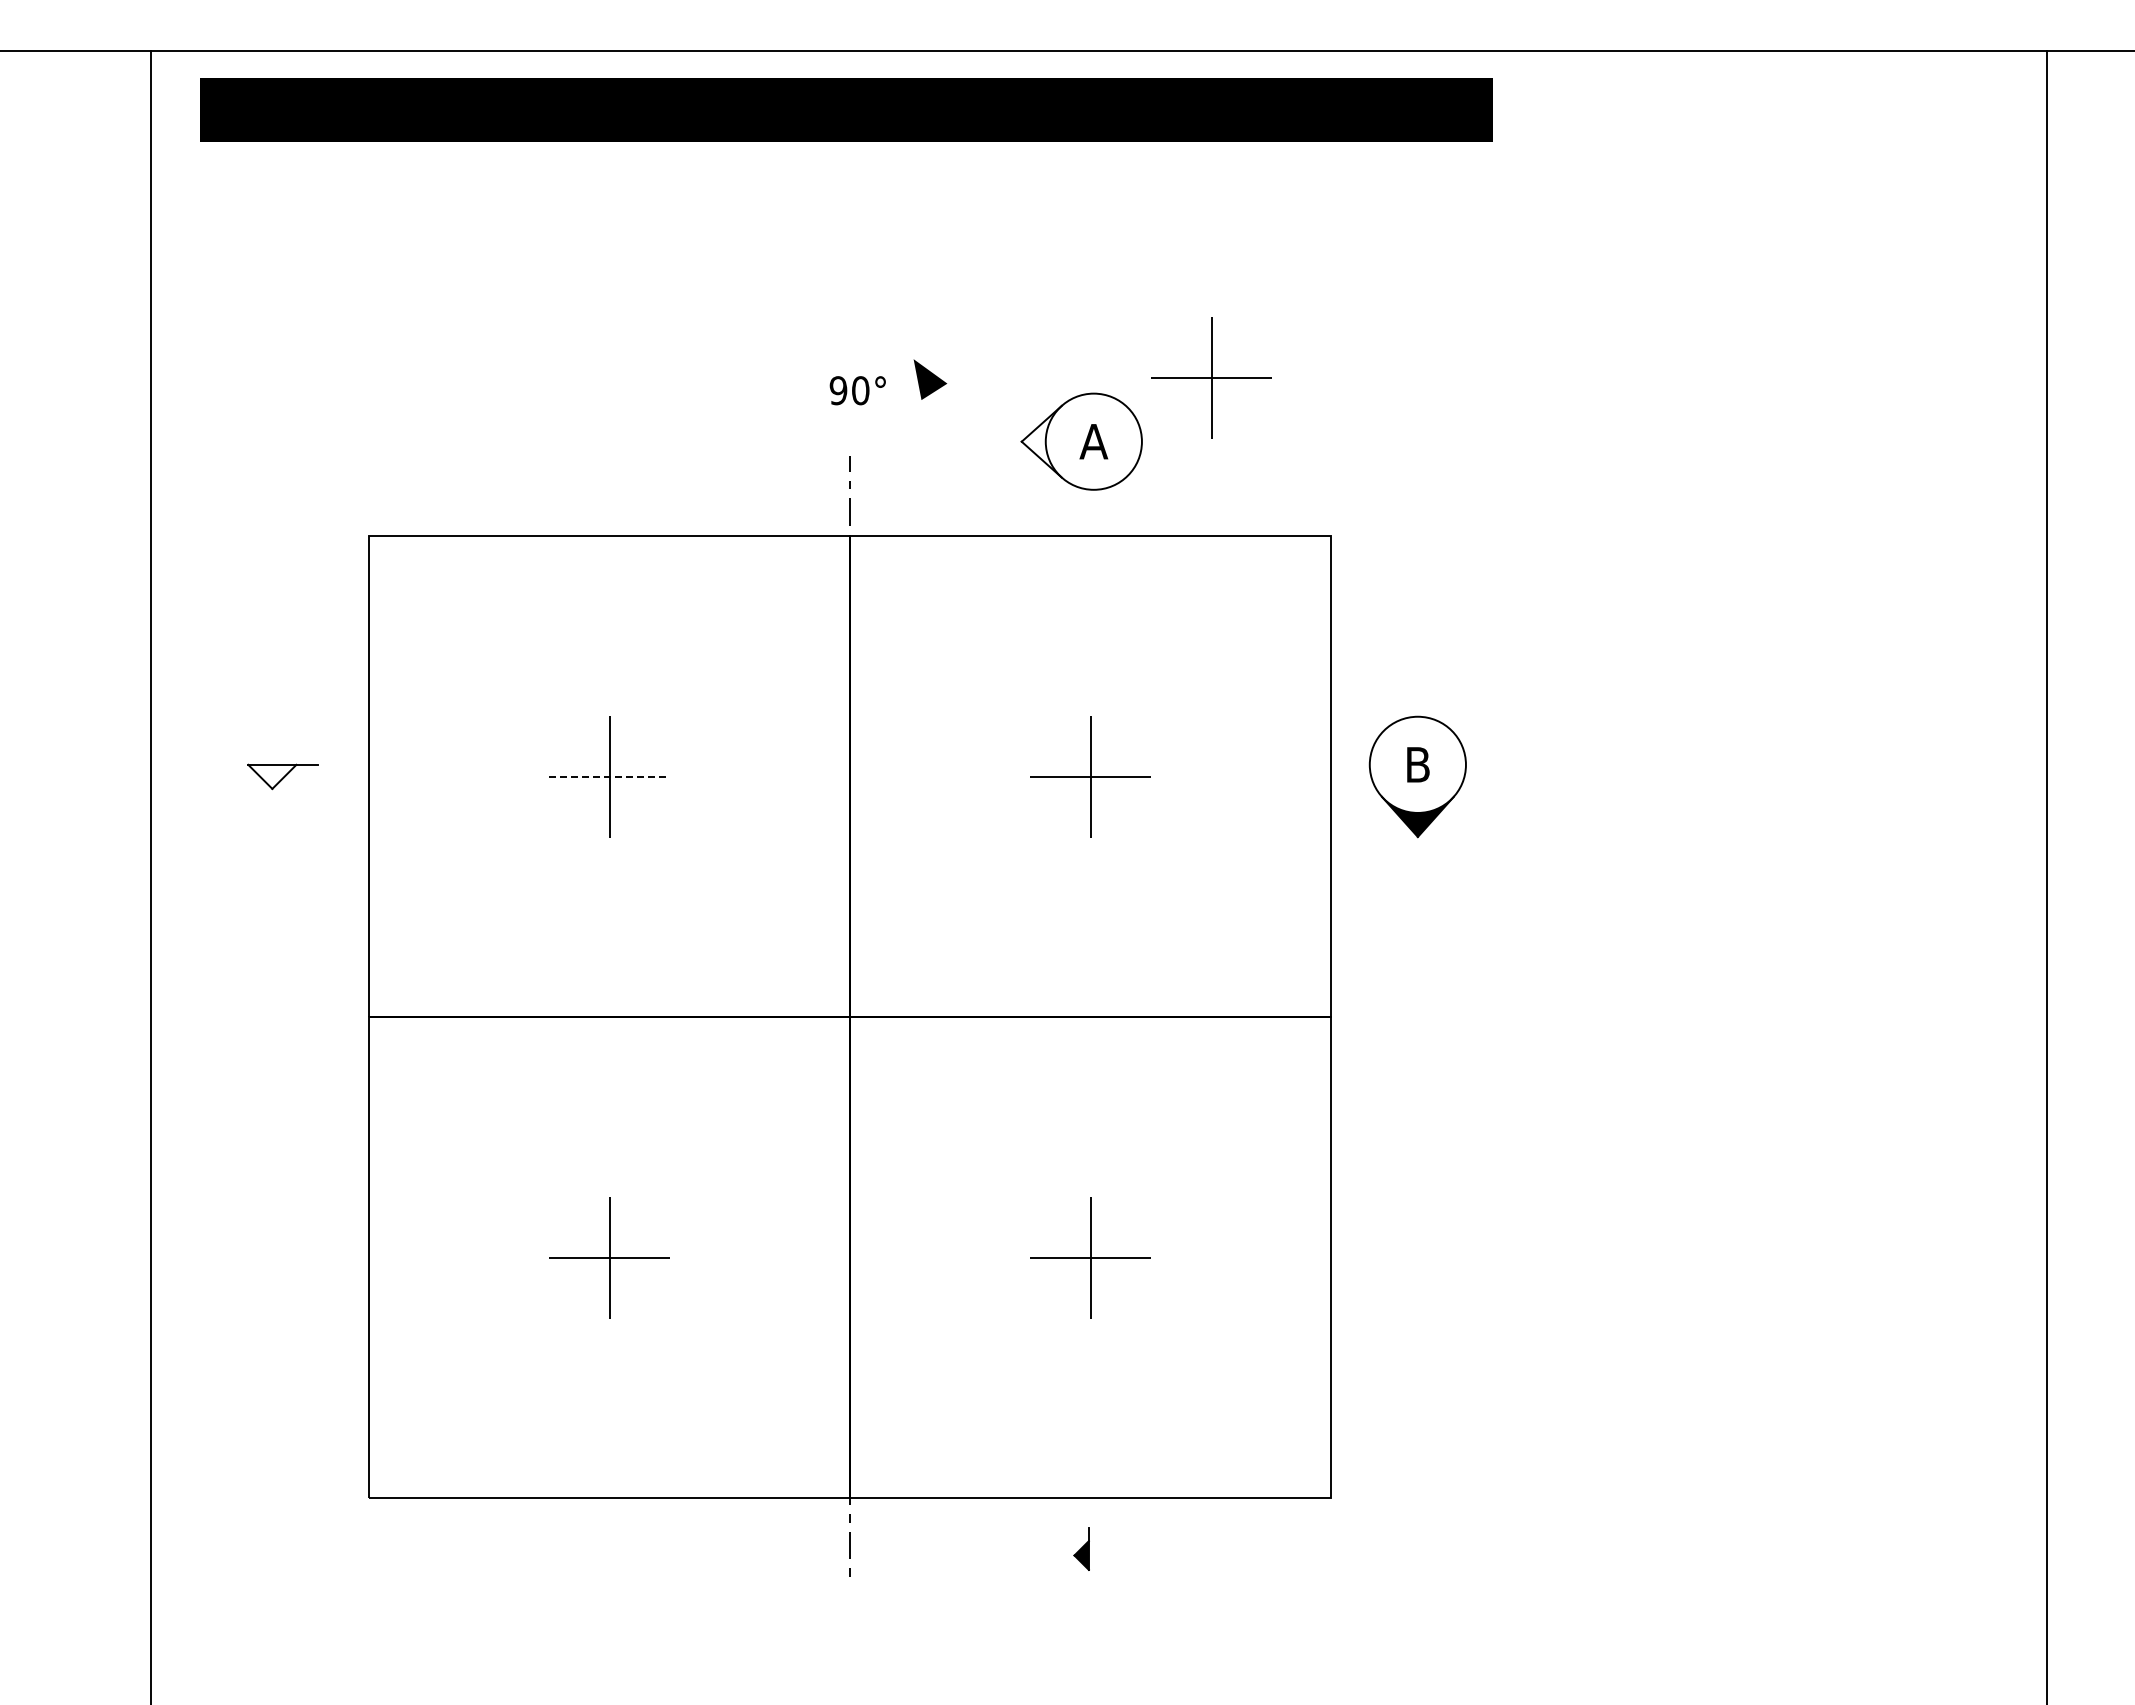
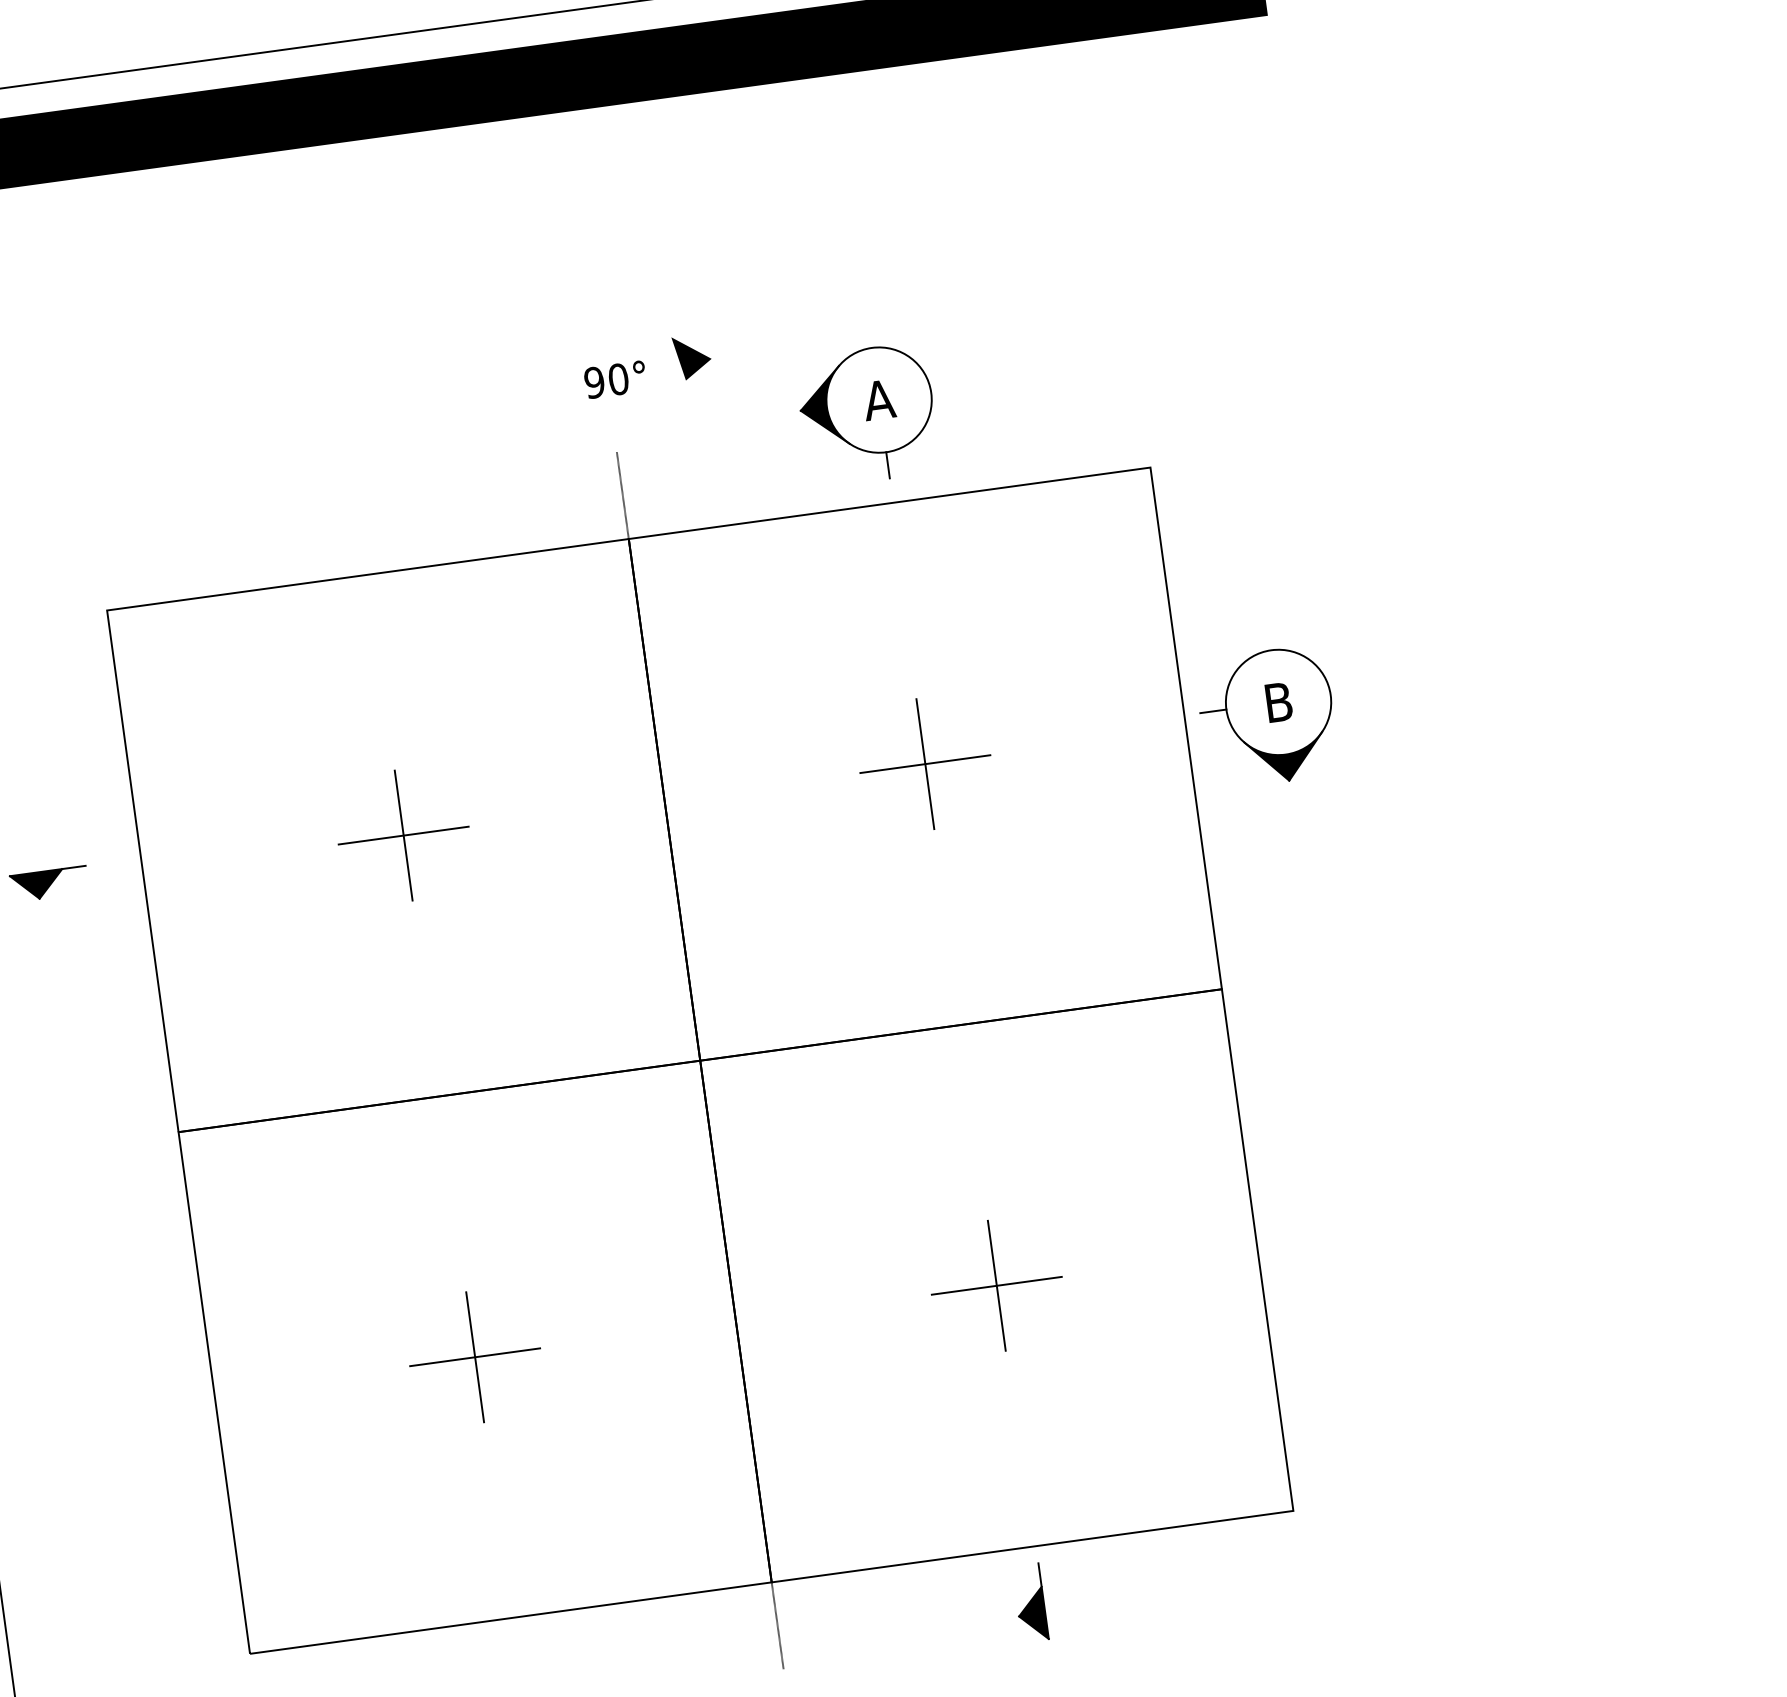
part: (1211, 377) -> (997, 312), removed
fill: (1041, 441) -> (822, 407), added
line: (1093, 501) -> (887, 464), added
line: (1357, 764) -> (1213, 711), added
fill: (272, 776) -> (37, 885), added
line: (609, 776) -> (403, 835), dashed -> solid
part: (1081, 1548) -> (1030, 1602), size x1.67

